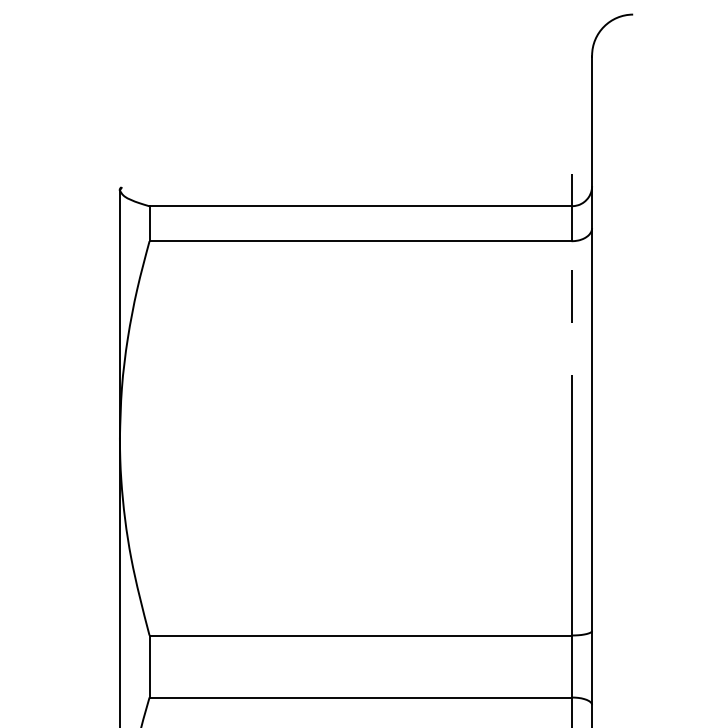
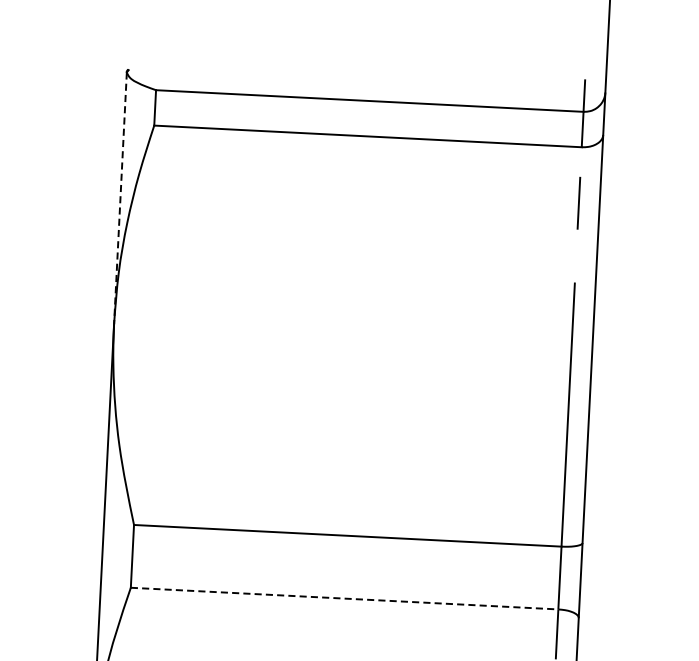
line: (119, 314) -> (120, 198), solid -> dashed
line: (361, 697) -> (345, 598), solid -> dashed

